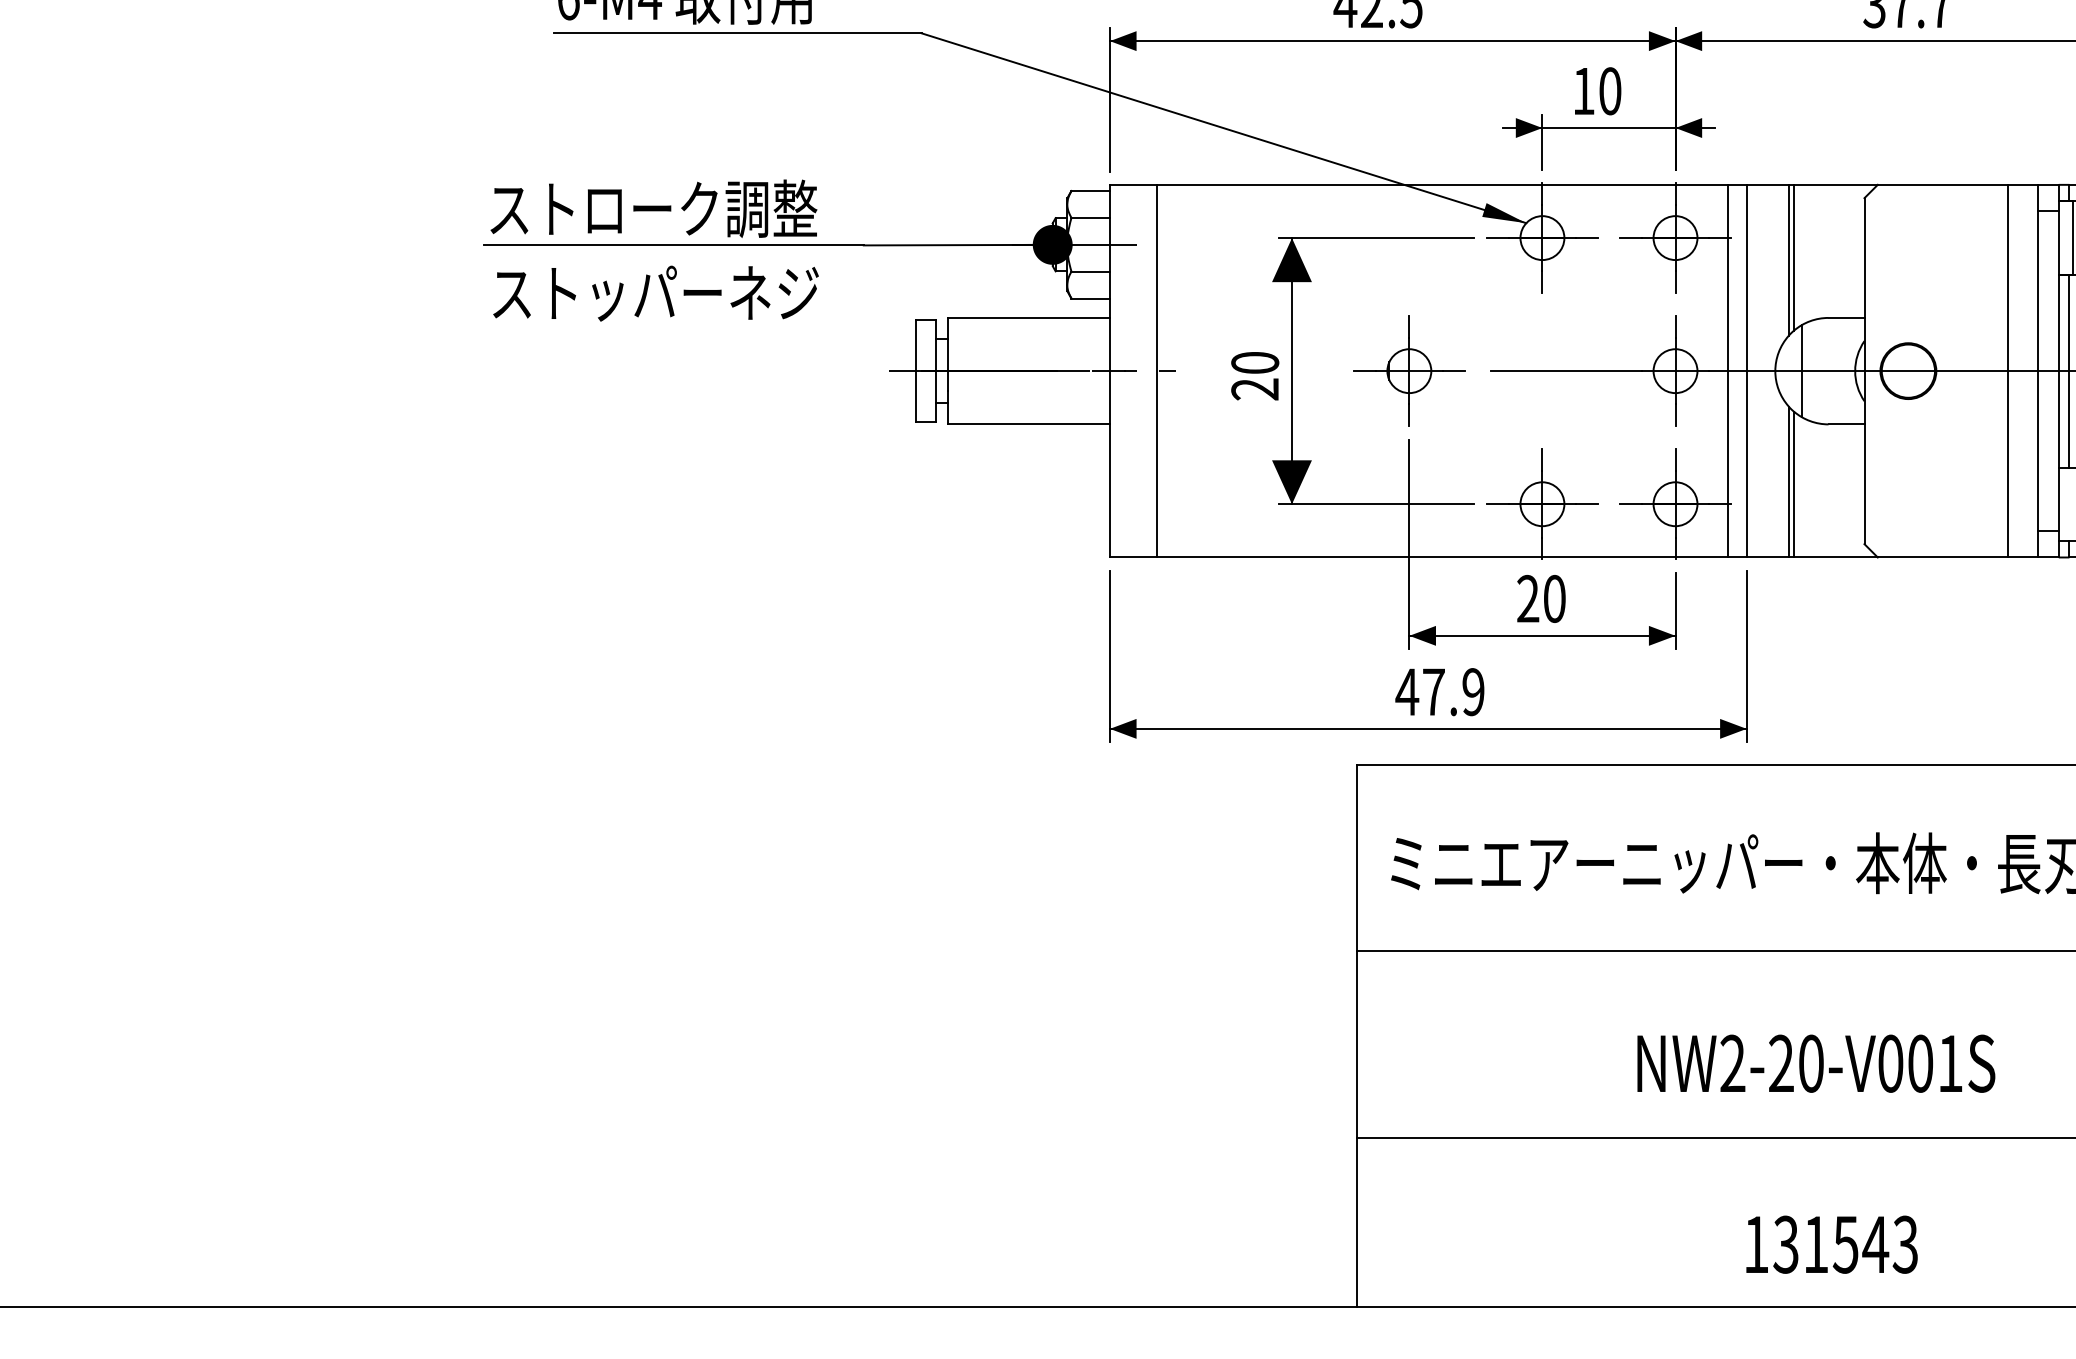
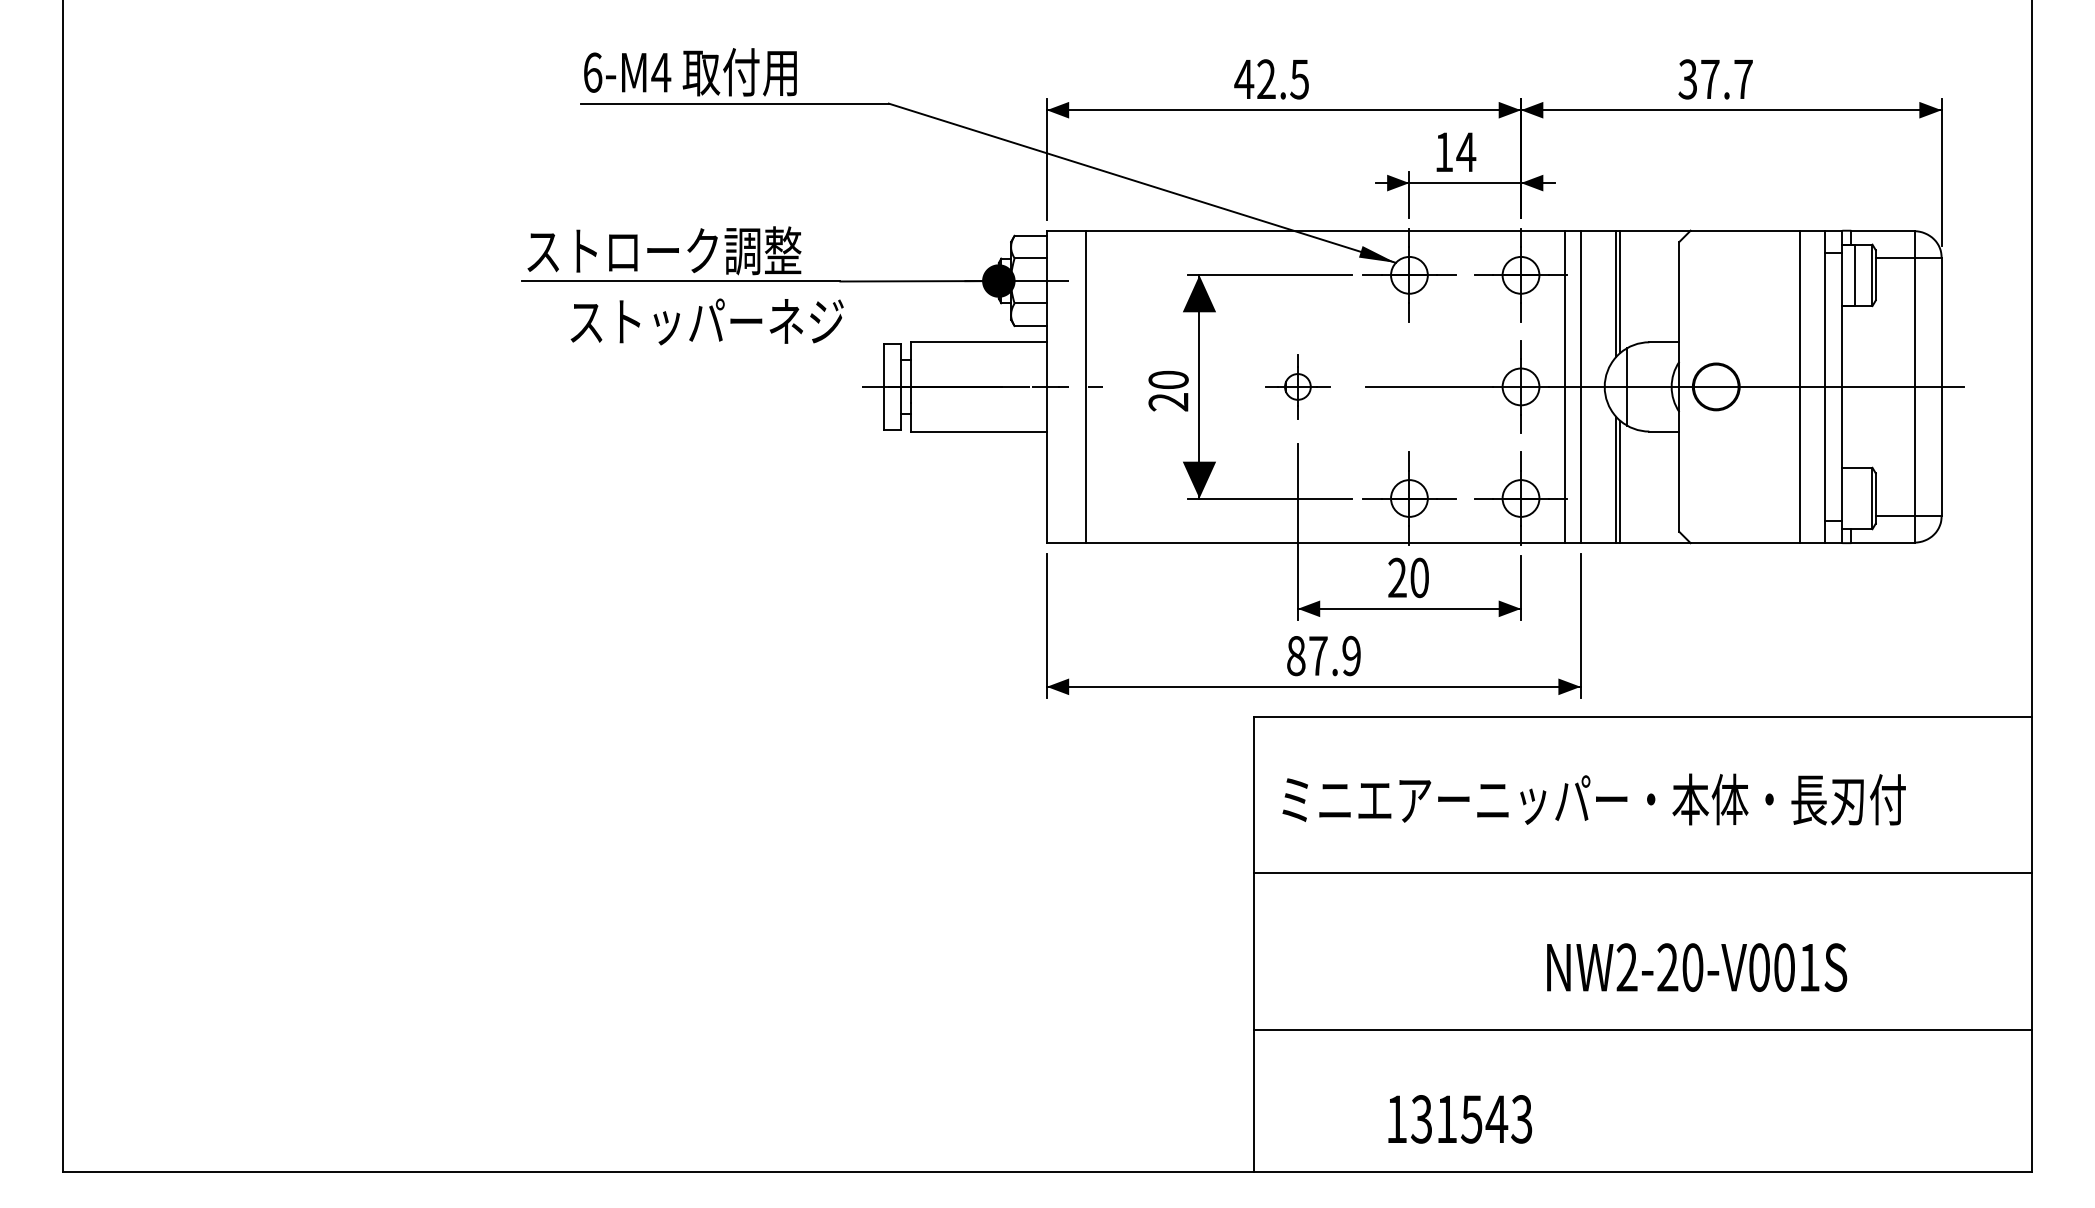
text: (1610, 91) -> (1466, 152), 10 -> 14
text: (655, 293) -> (706, 321), moved
part: (1408, 370) -> (1297, 386), size x0.7
line: (2069, 370) -> (1851, 386), removed
text: (1407, 692) -> (1296, 656), 47.9 -> 87.9
text: (1816, 1063) -> (1697, 967), moved
text: (1832, 1244) -> (1460, 1119), moved

